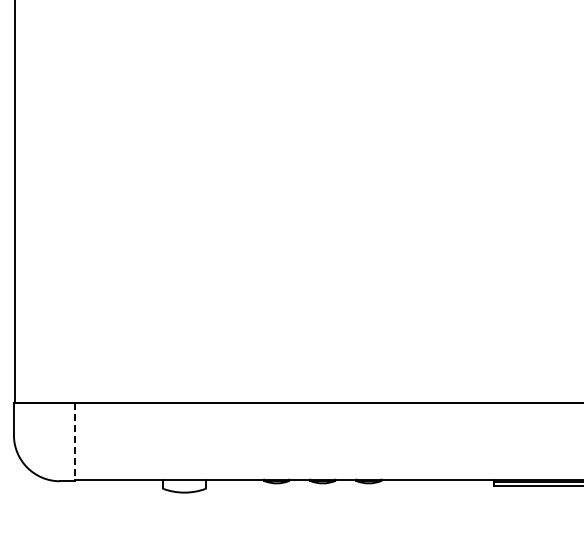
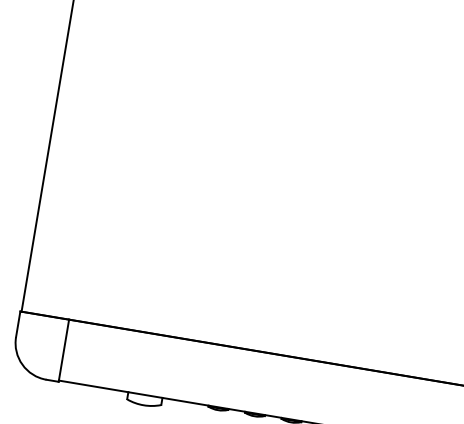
line: (75, 442) -> (63, 351), dashed -> solid

